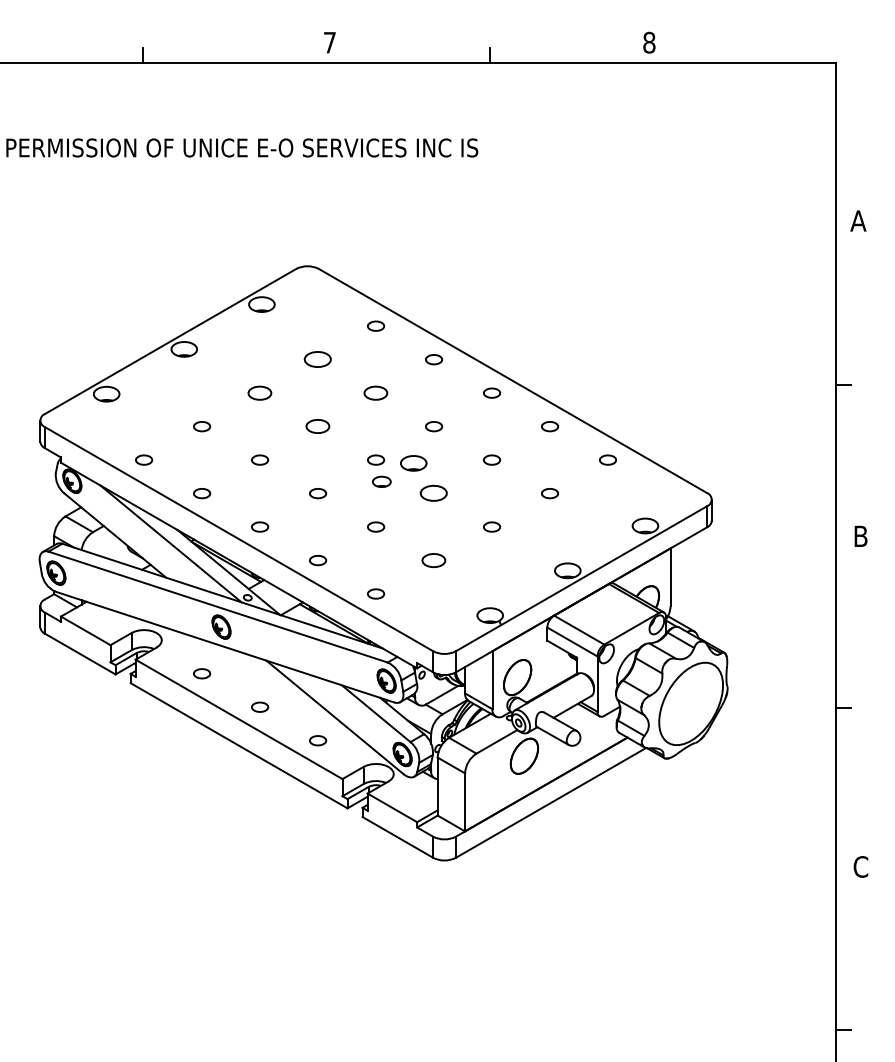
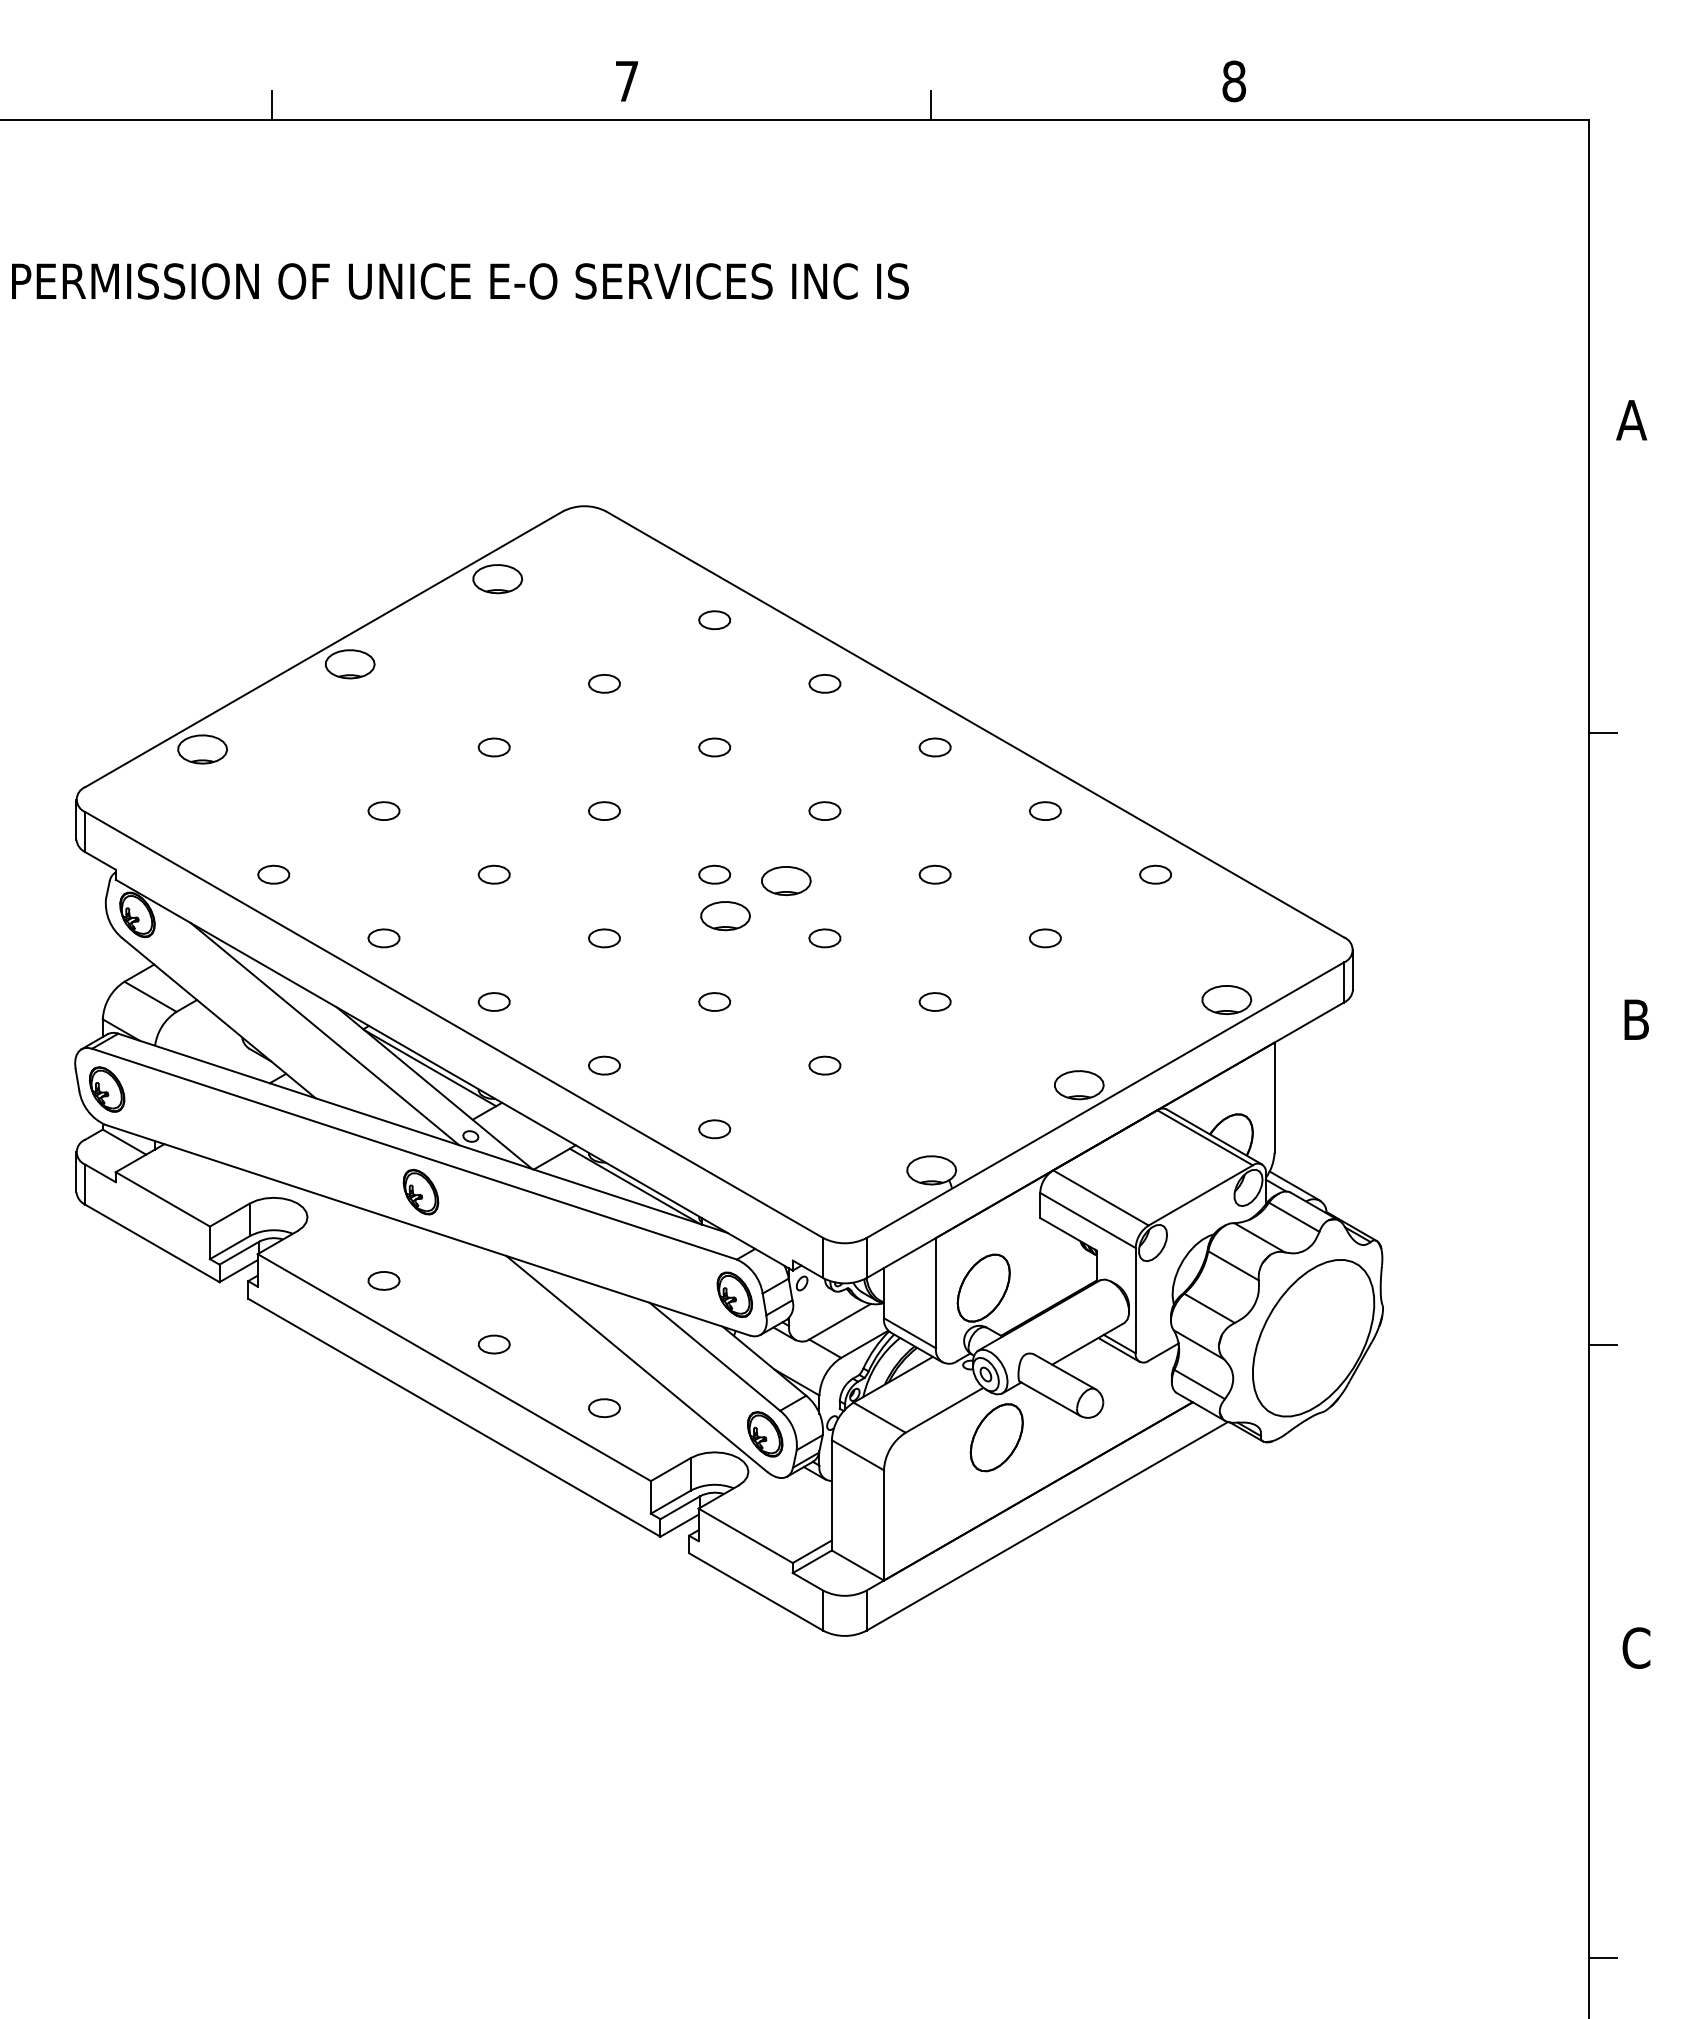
part: (318, 359) -> (605, 683), size x0.62
part: (260, 392) -> (495, 746), size x0.71
part: (376, 392) -> (715, 746), size x0.71
part: (318, 426) -> (605, 810), size x0.71
part: (381, 481) -> (725, 915), size x1.43
part: (434, 493) -> (825, 938), size x0.62
part: (434, 560) -> (825, 1065), size x0.71

